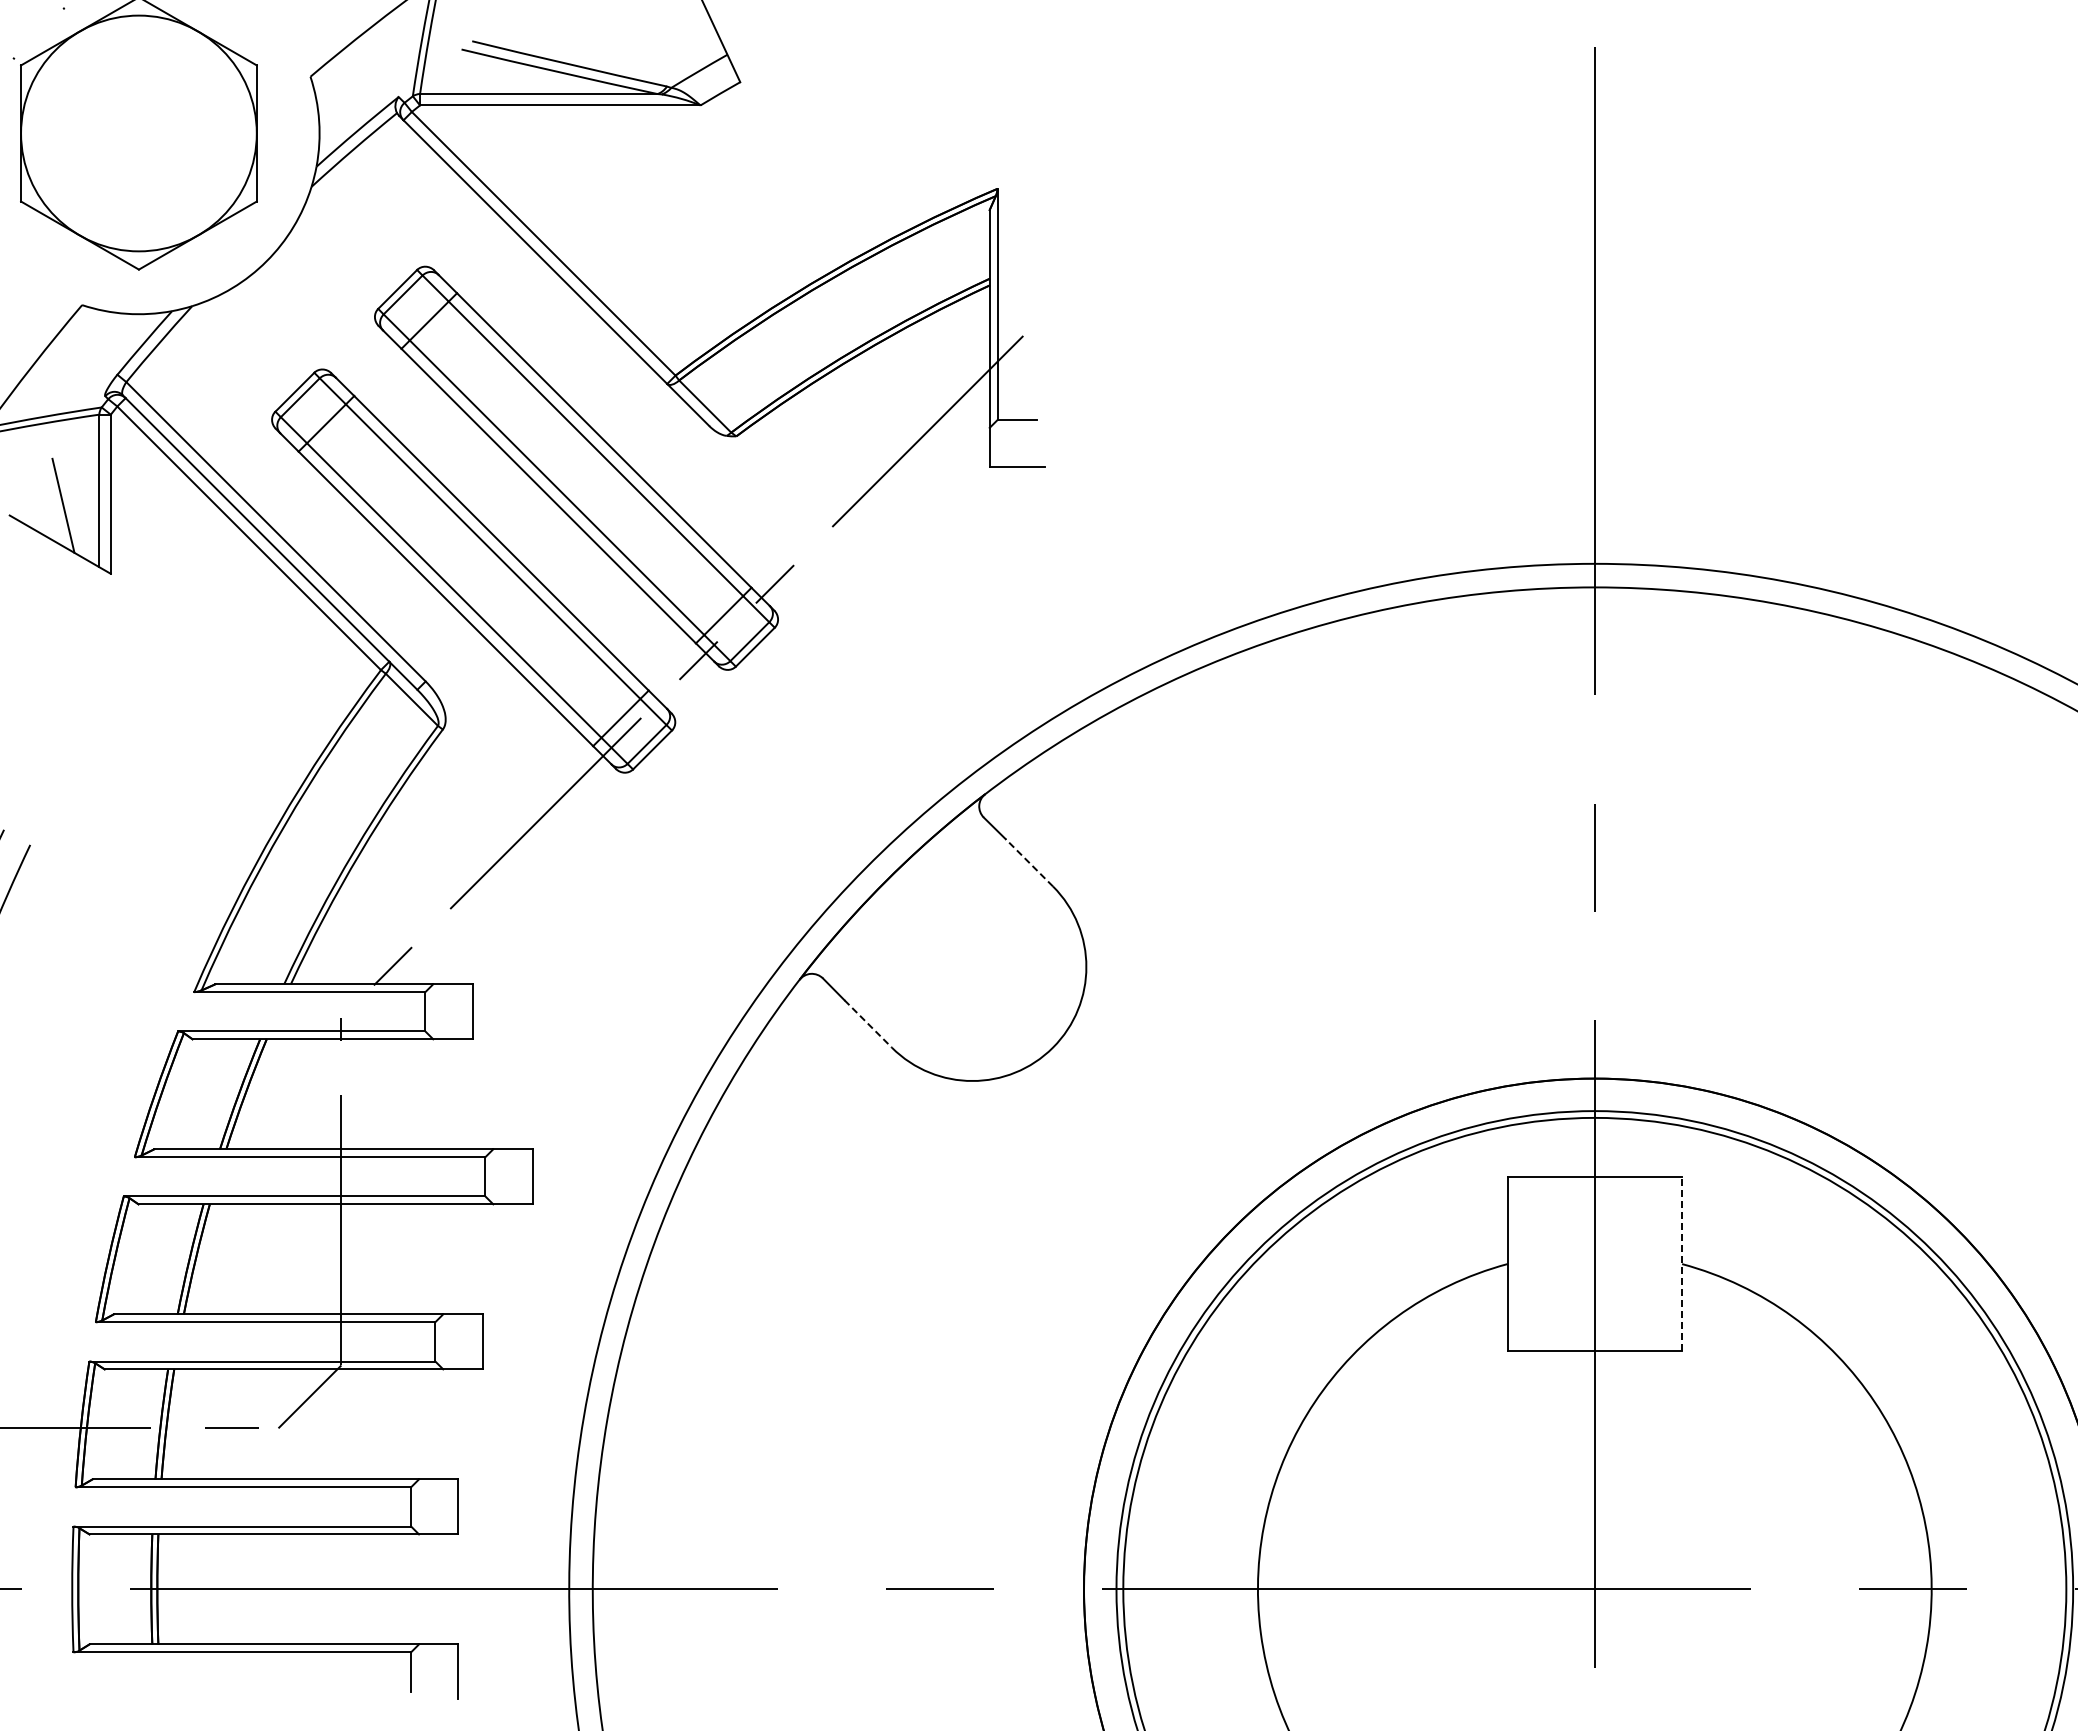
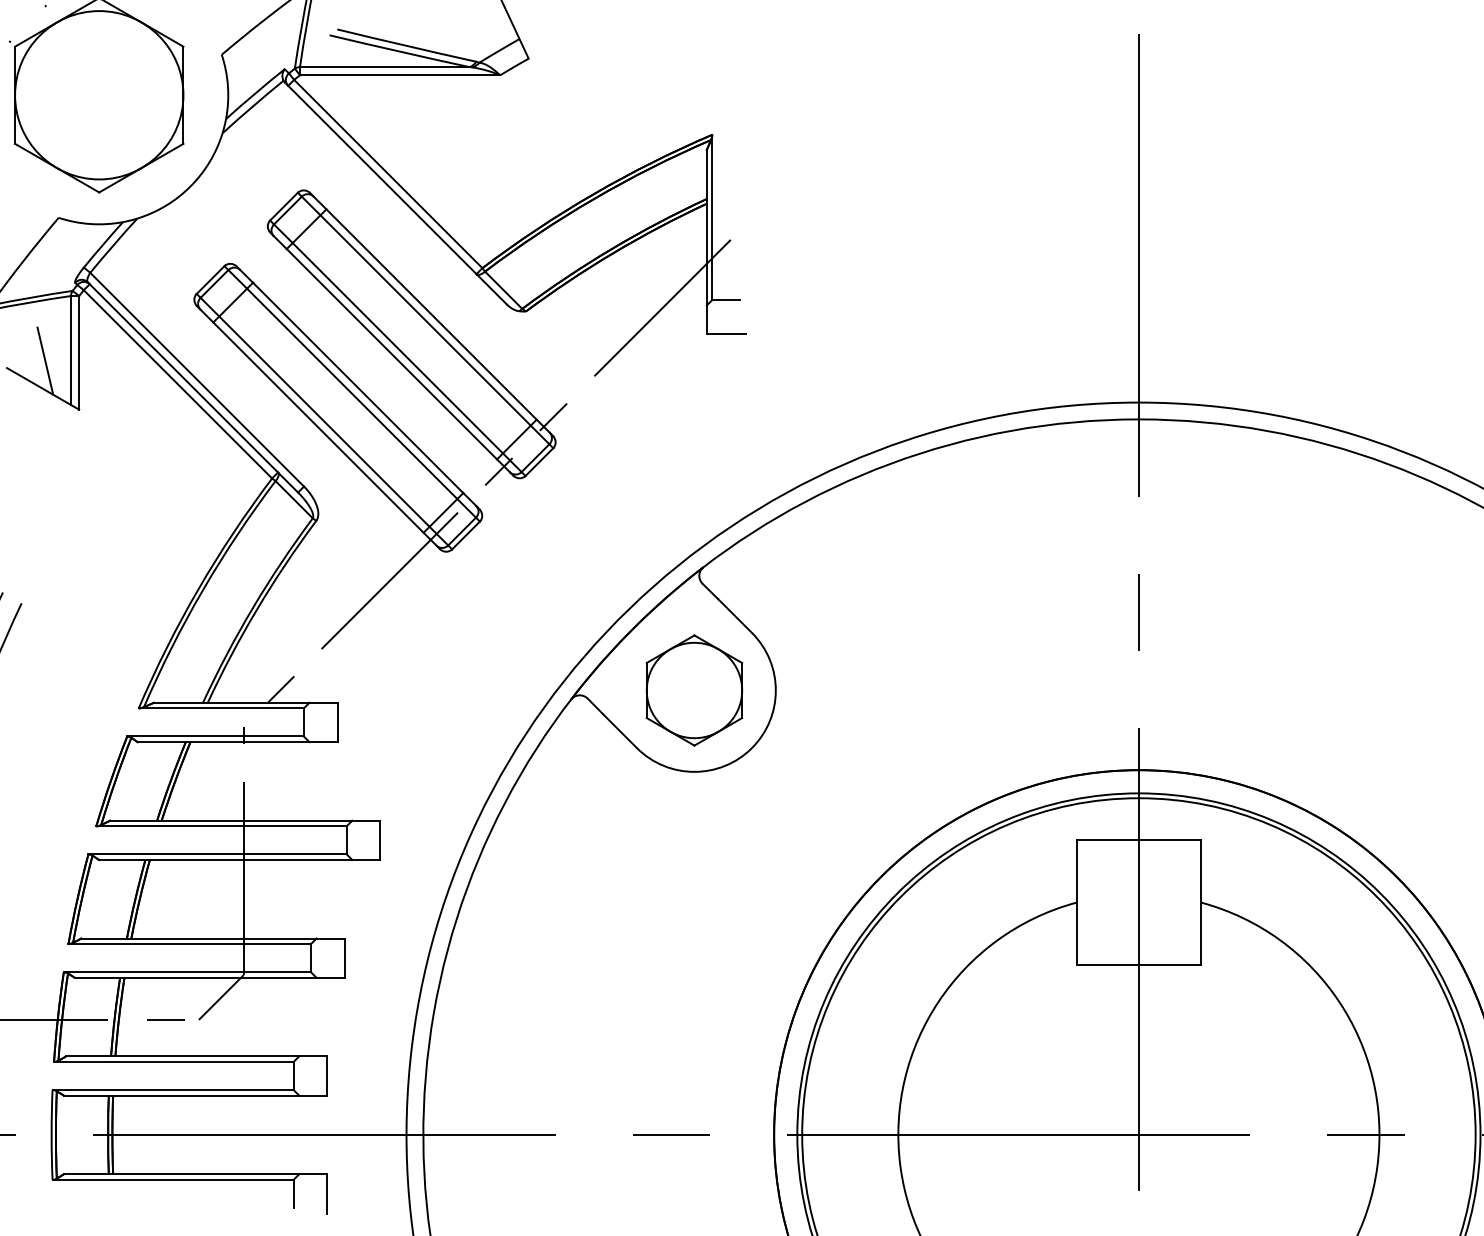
line: (1029, 862) -> (735, 615), dashed -> solid
part: (972, 966) -> (694, 690), added
line: (868, 1023) -> (620, 730), dashed -> solid
line: (1682, 1263) -> (1201, 902), dashed -> solid

